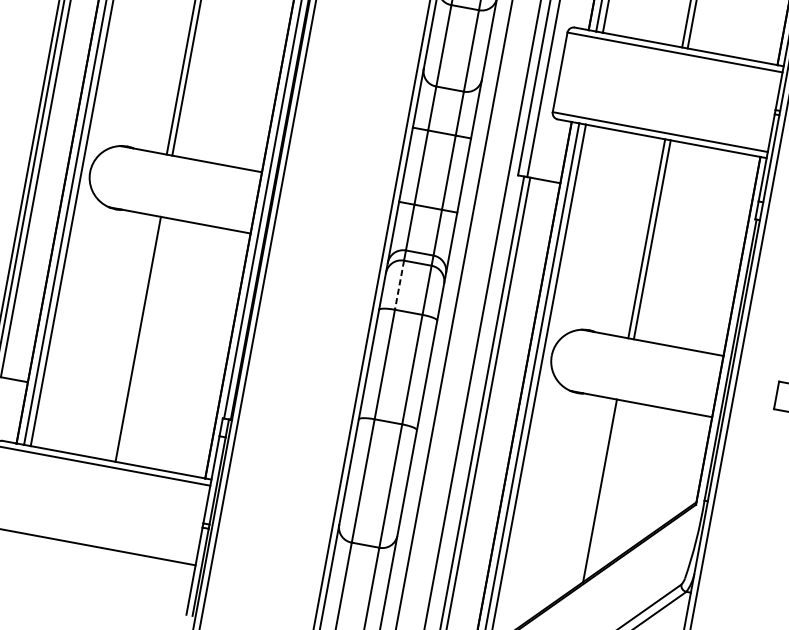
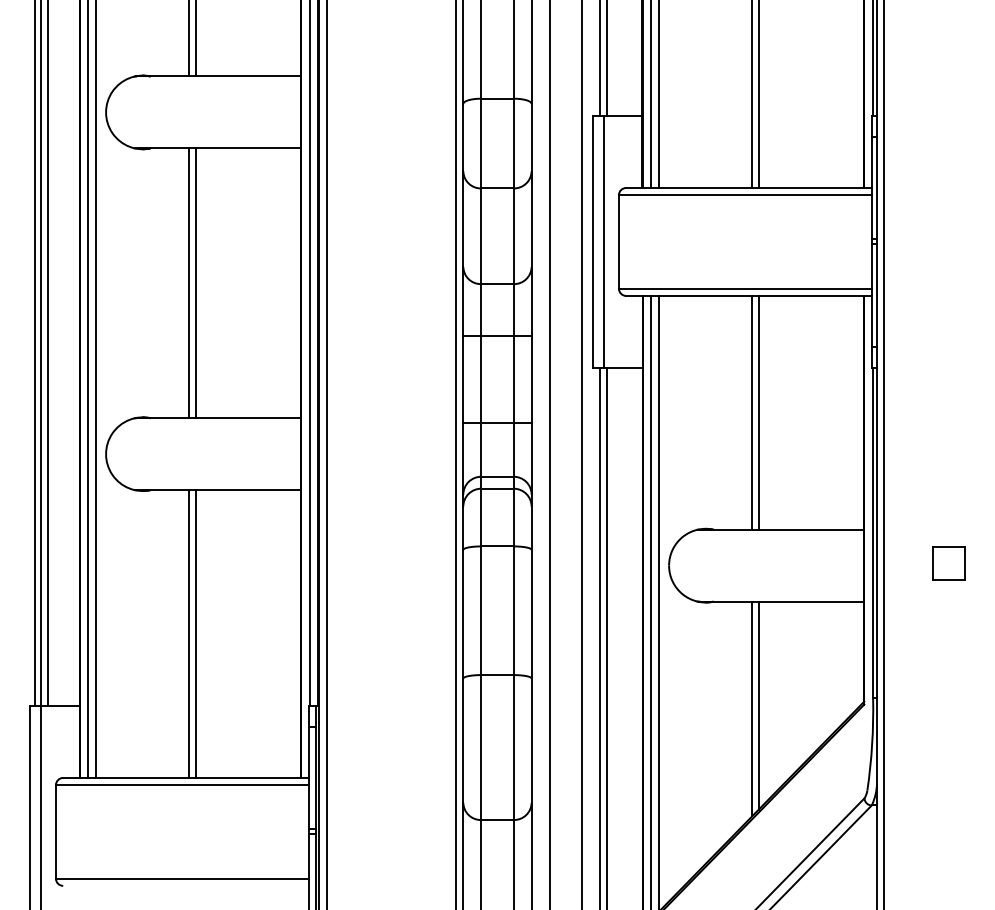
line: (399, 285) -> (481, 517), dashed -> solid
line: (132, 337) -> (189, 633), added
line: (605, 488) -> (758, 705), added

